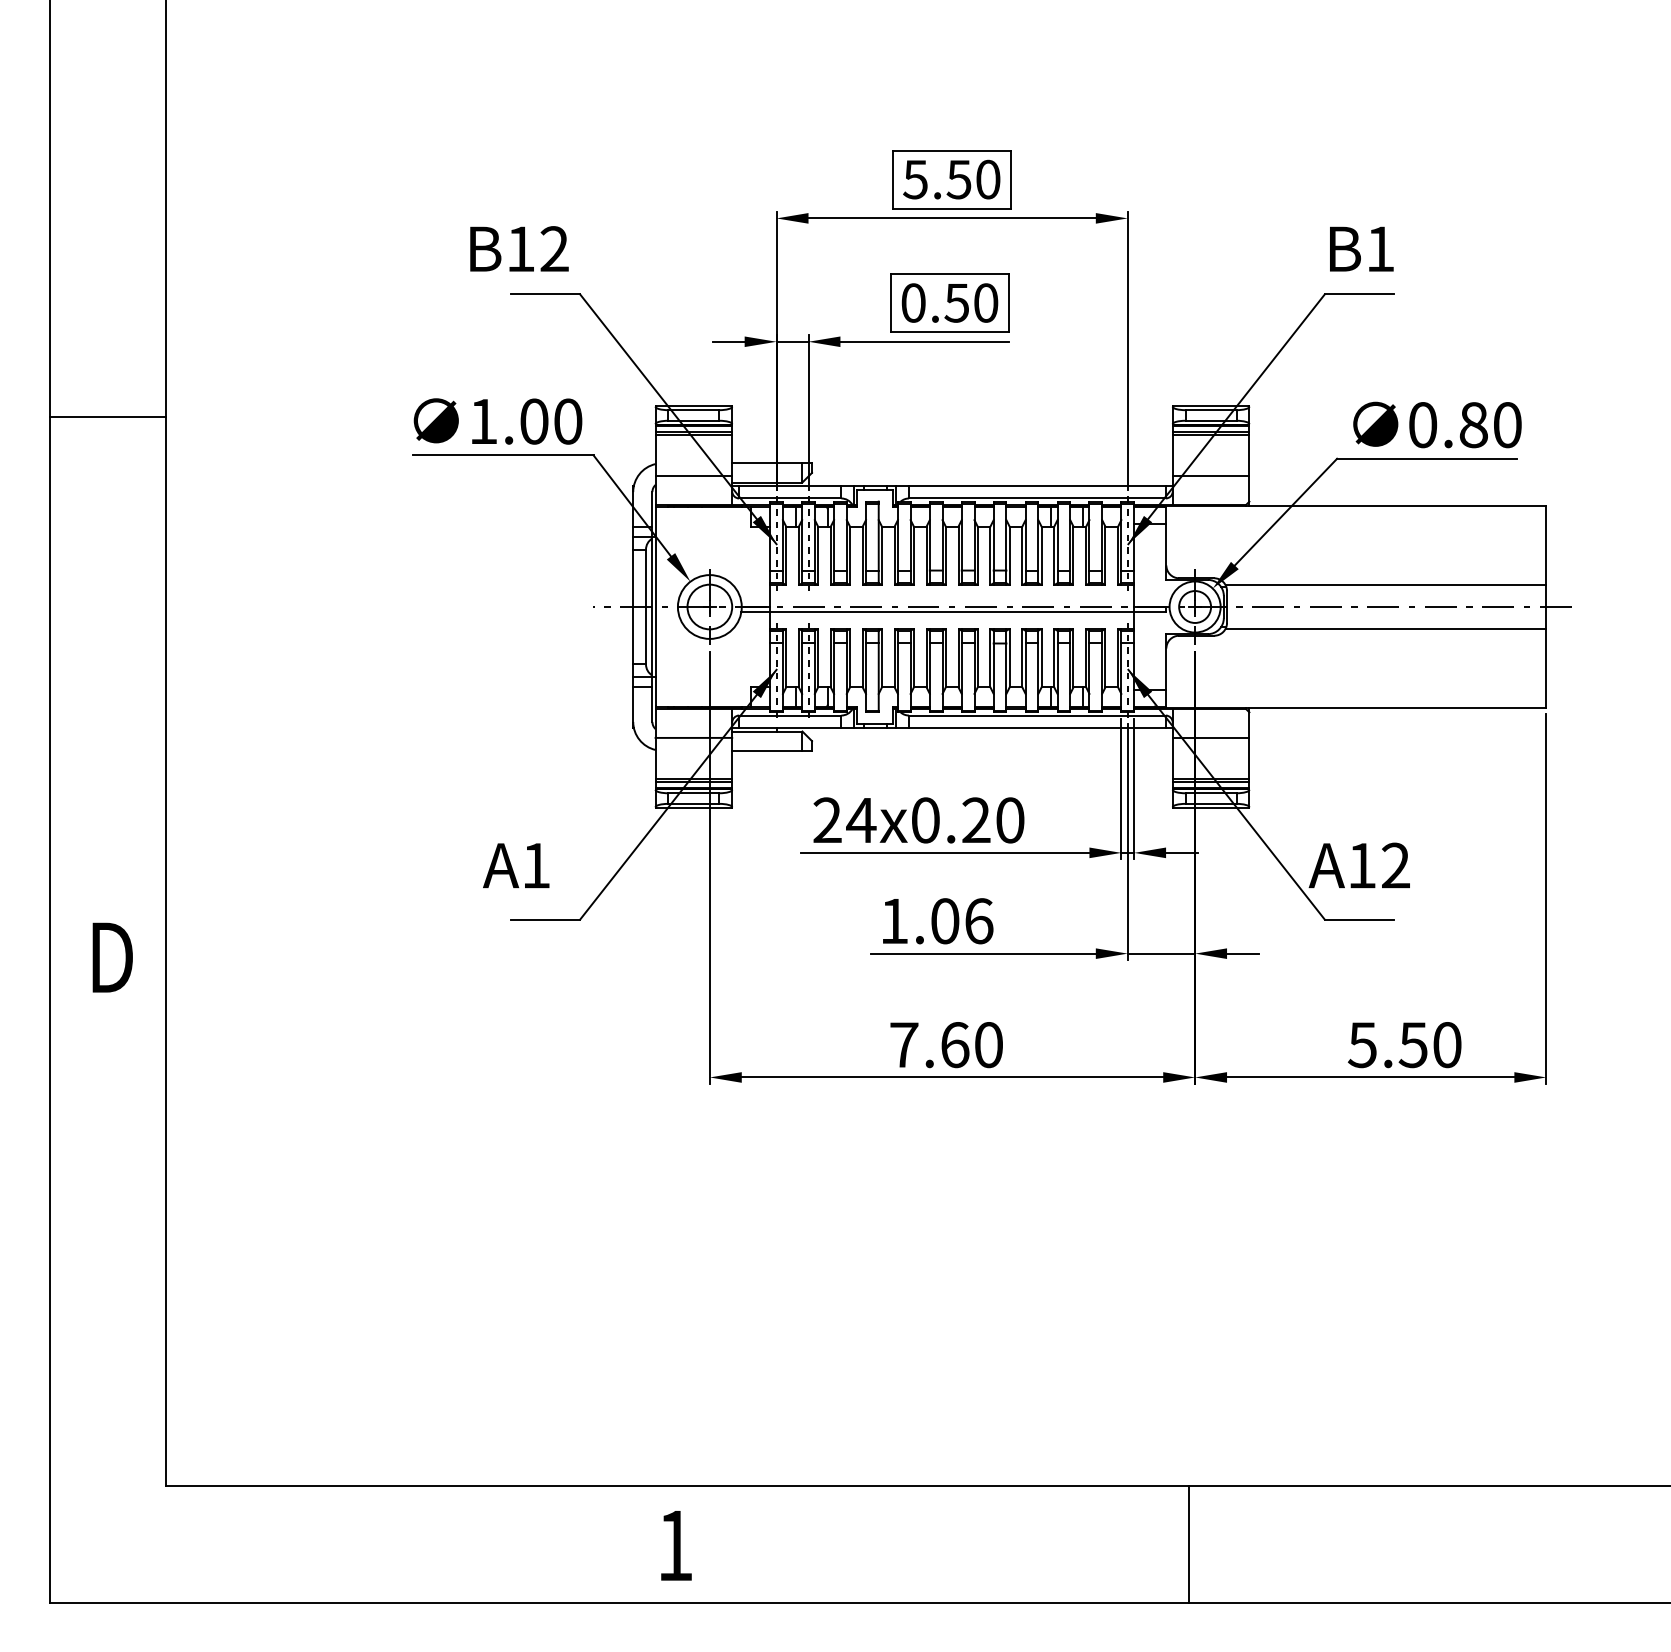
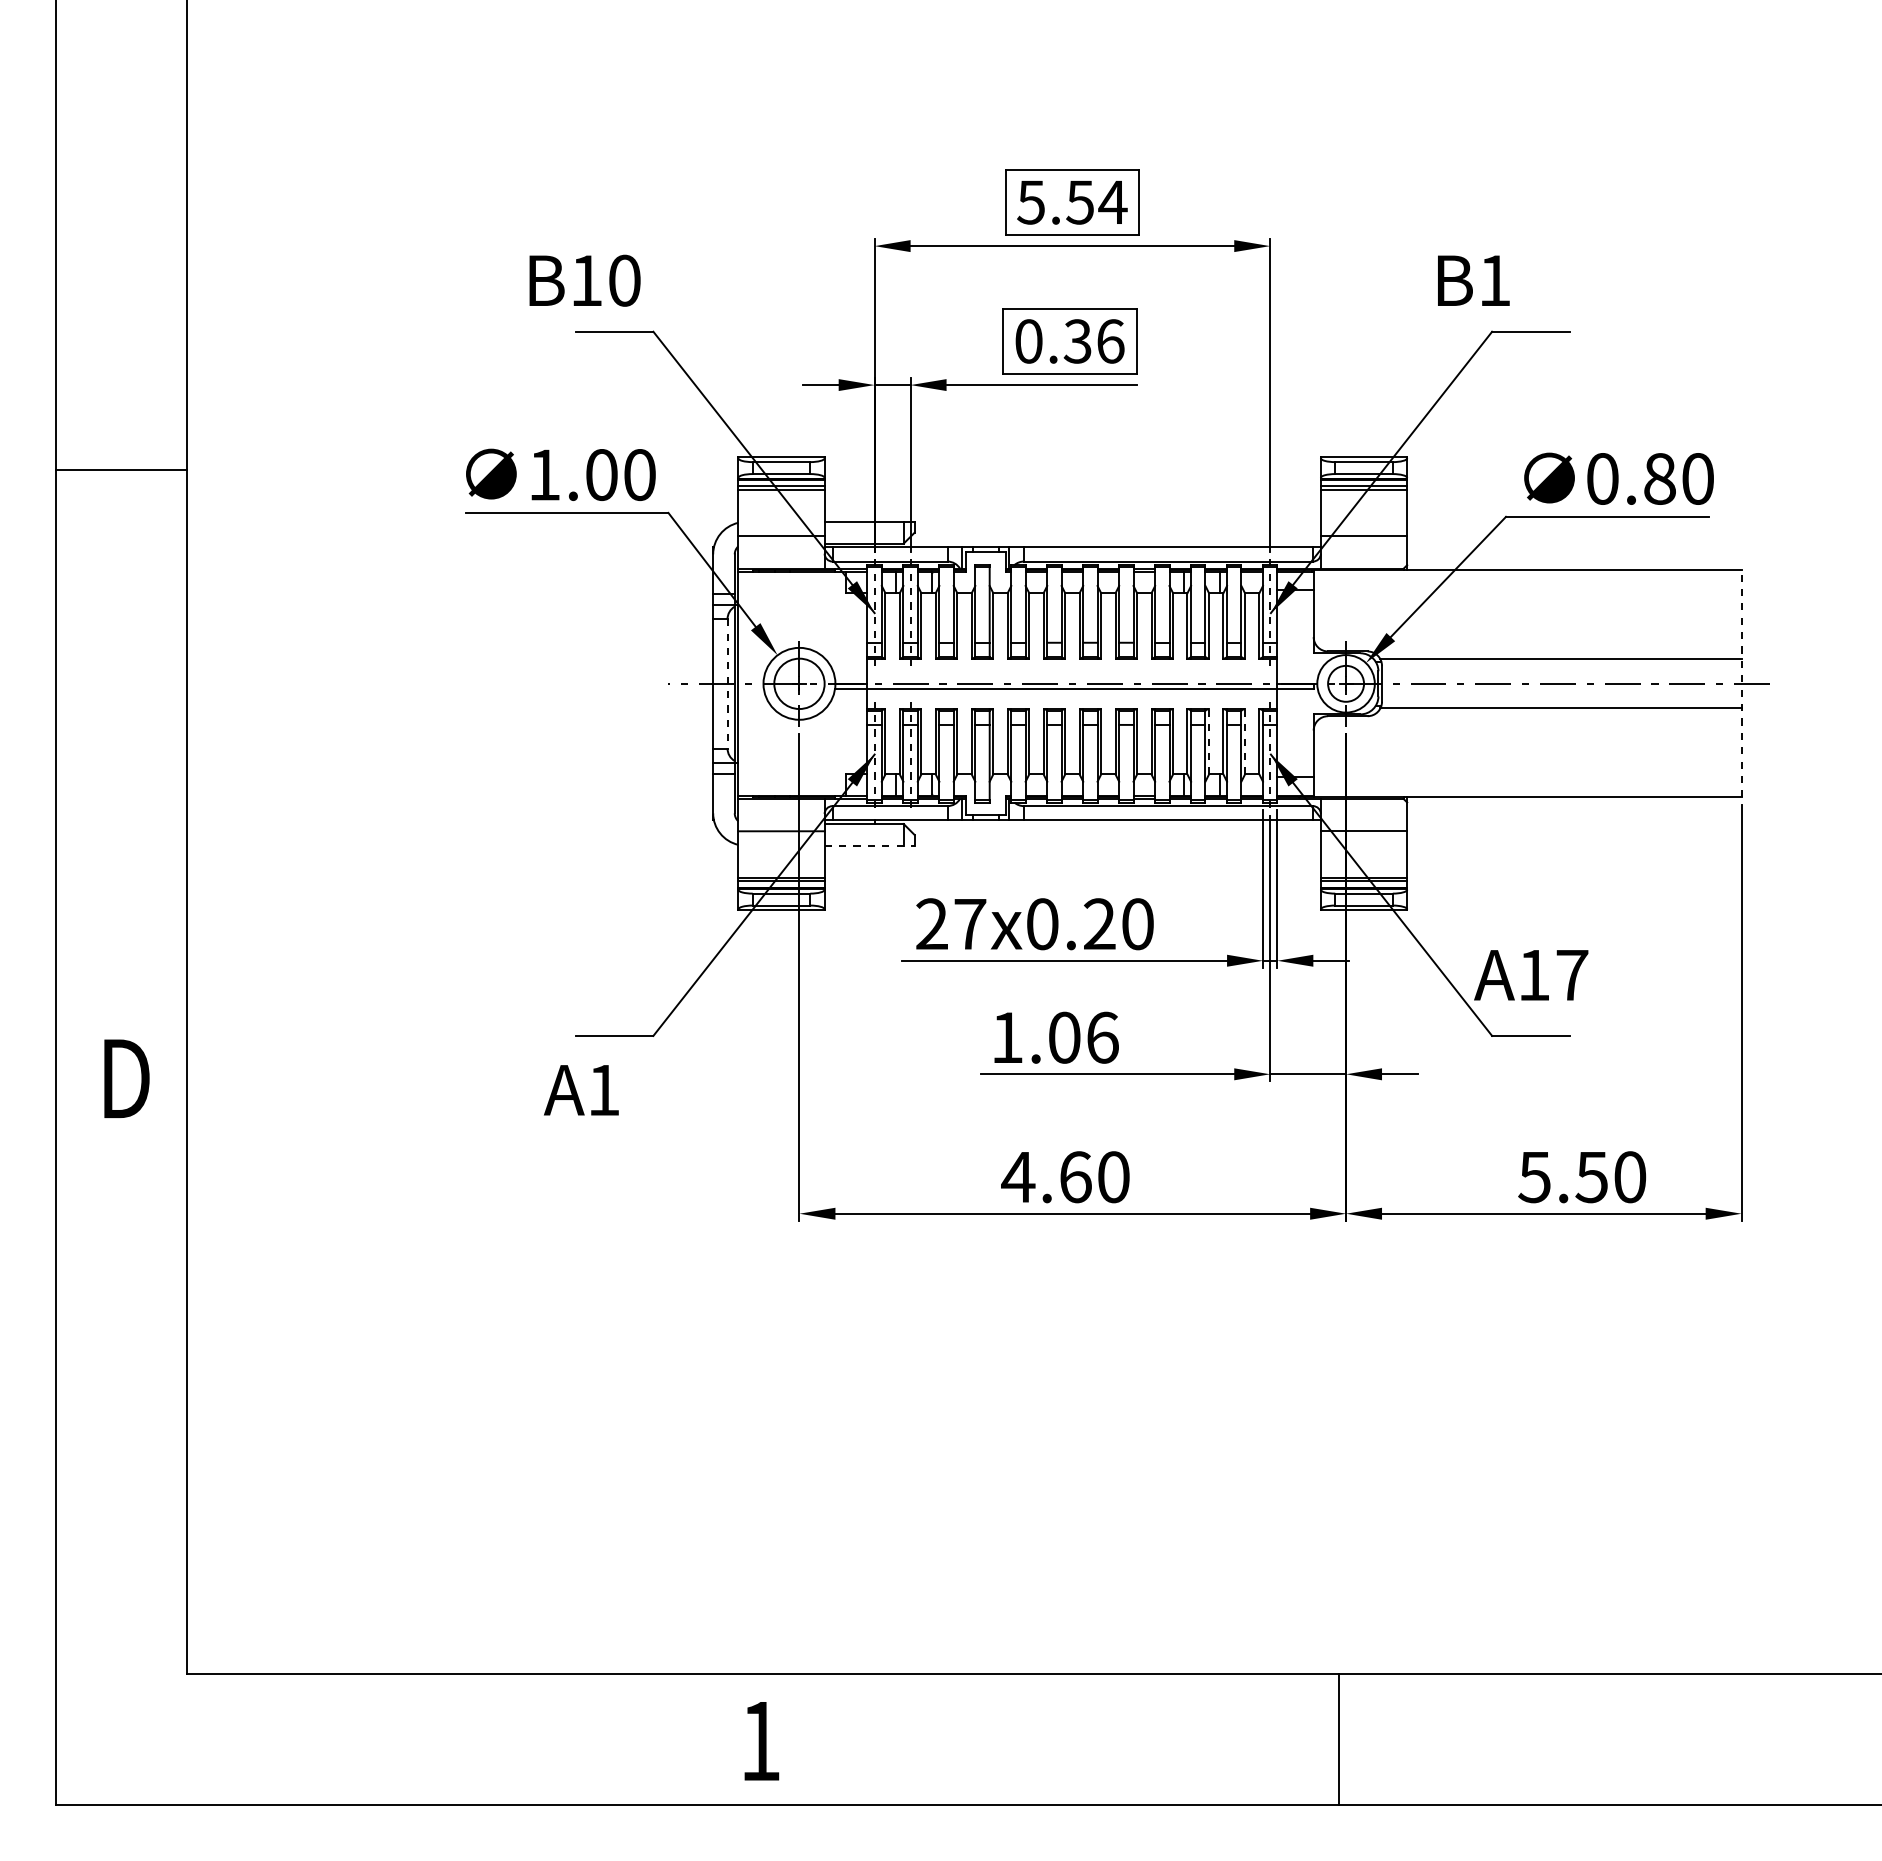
text: (987, 179) -> (1112, 202), 5.50 -> 5.54
text: (554, 248) -> (624, 280), B12 -> B10
text: (1361, 248) -> (1473, 280), moved
text: (970, 303) -> (1093, 341), 0.50 -> 0.36
line: (645, 606) -> (727, 683), solid -> dashed
line: (1546, 606) -> (1741, 683), solid -> dashed
line: (1073, 658) -> (1209, 741), solid -> dashed
line: (1105, 658) -> (1245, 741), solid -> dashed
line: (772, 750) -> (869, 845), solid -> dashed
text: (860, 820) -> (969, 924), 24x0.20 -> 27x0.20
text: (516, 865) -> (581, 1090), moved
text: (1396, 865) -> (1572, 974), A12 -> A17
text: (904, 1045) -> (1018, 1177), 7.60 -> 4.60

